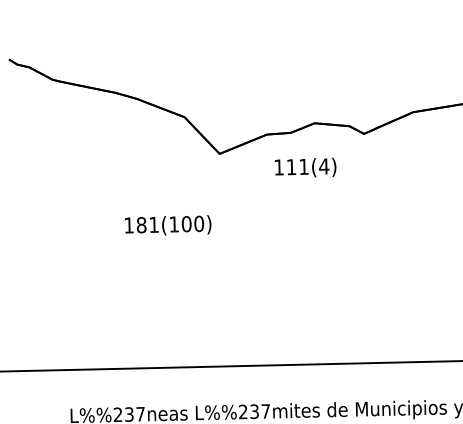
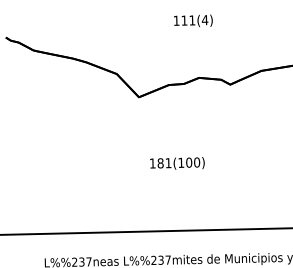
text: (305, 166) -> (193, 20), moved
text: (168, 225) -> (177, 163), moved

